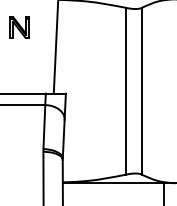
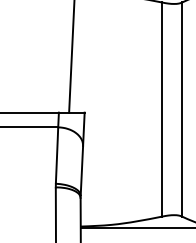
part: (19, 27) -> (25, 27), removed

